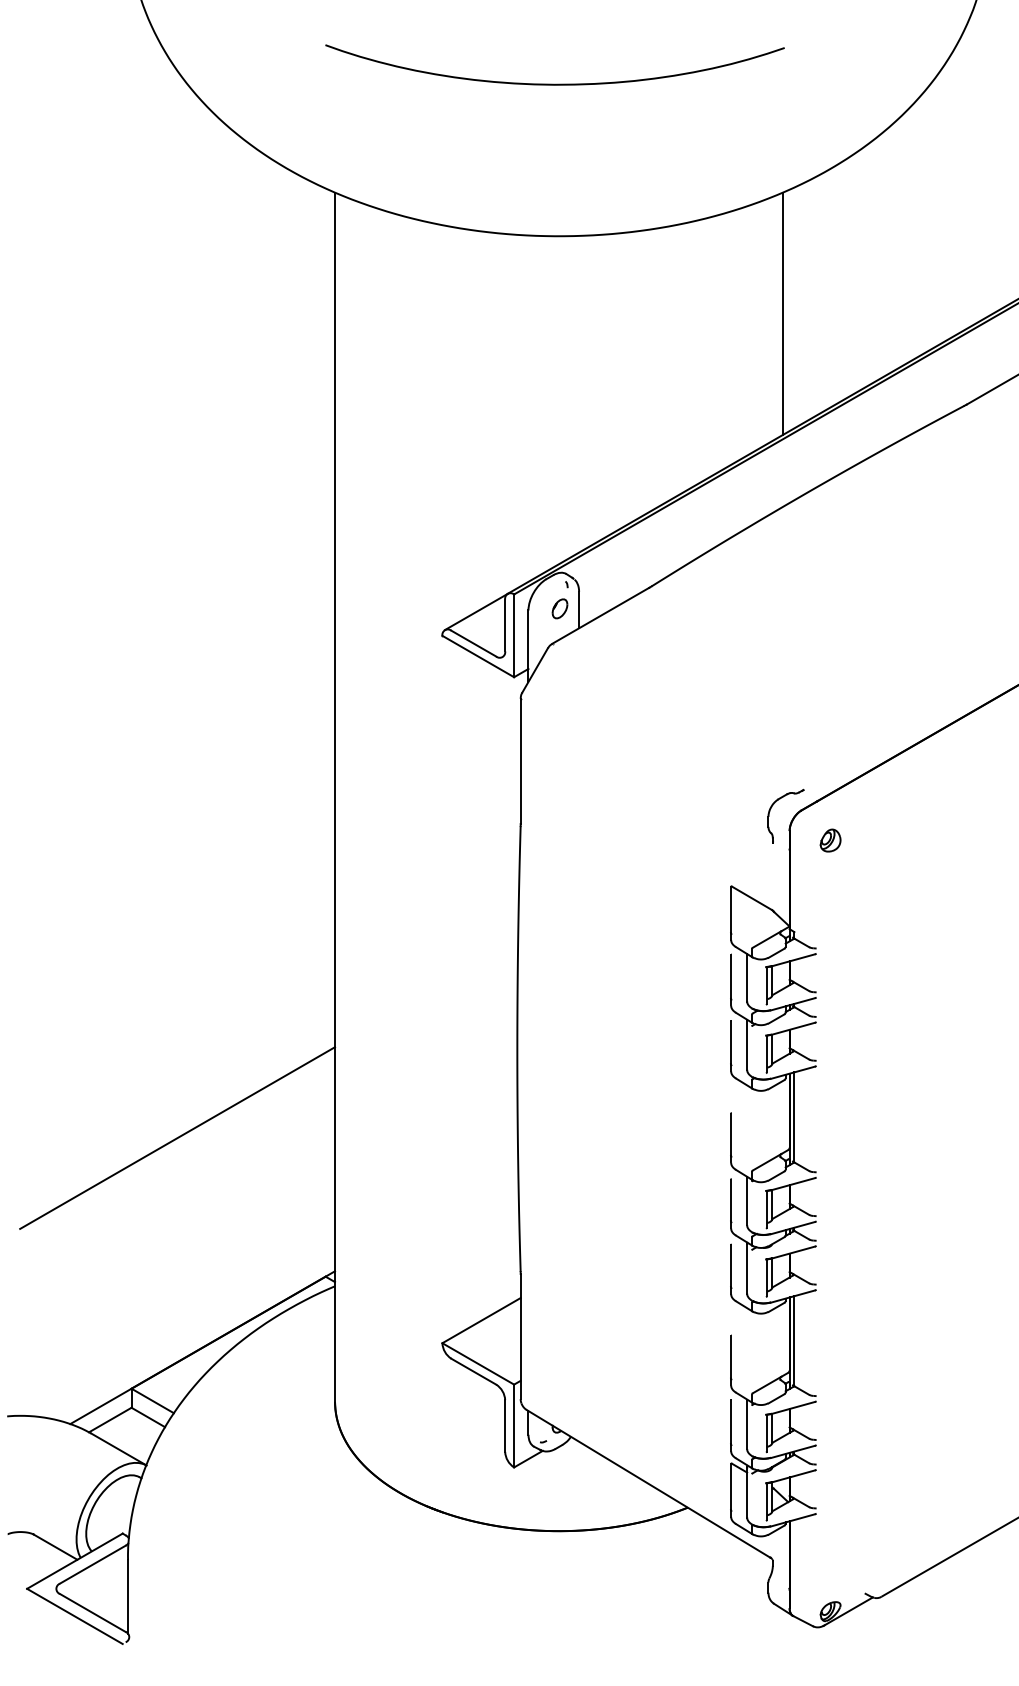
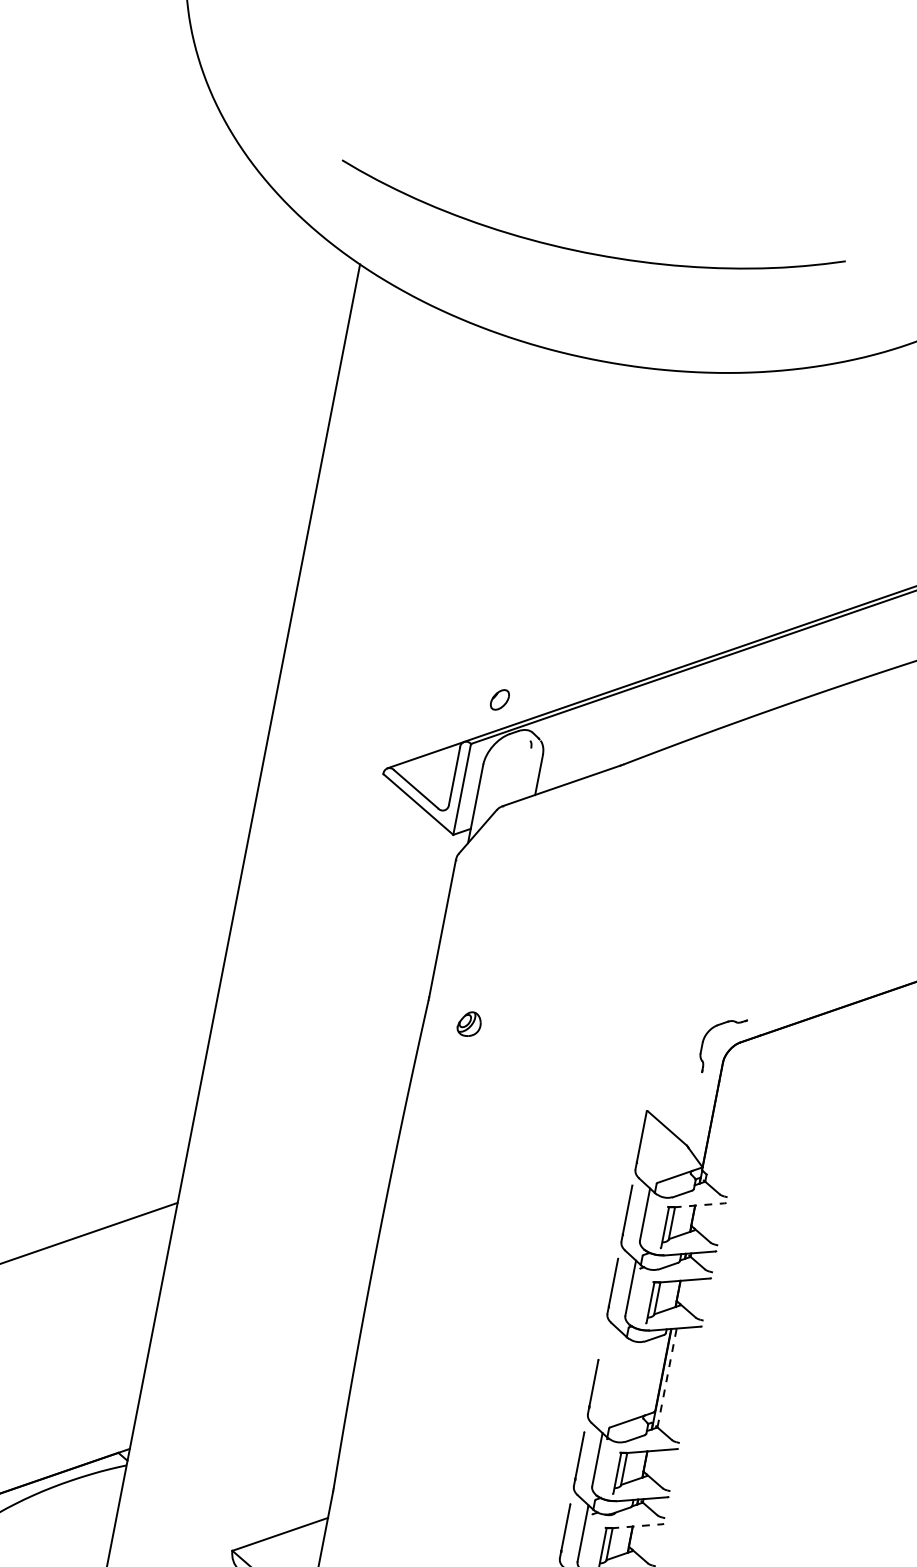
curve: (554, 83) -> (585, 251), moved
line: (782, 313) -> (825, 492), removed
part: (559, 608) -> (499, 699), moved
part: (830, 840) -> (469, 1024), moved
line: (792, 960) -> (698, 1205), solid -> dashed
line: (794, 1116) -> (667, 1377), solid -> dashed
line: (792, 1252) -> (636, 1525), solid -> dashed

